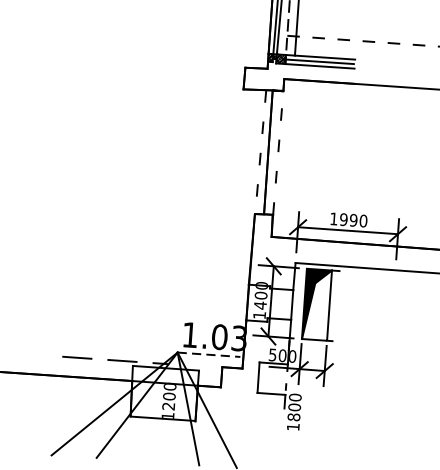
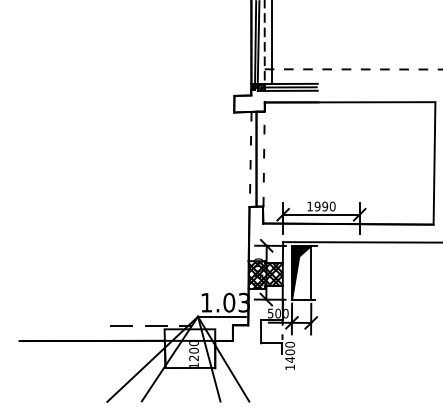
hatch: (269, 303) -> (265, 274), added
line: (209, 354) -> (222, 316), dashed -> solid
text: (294, 416) -> (290, 359), 1800 -> 1400

